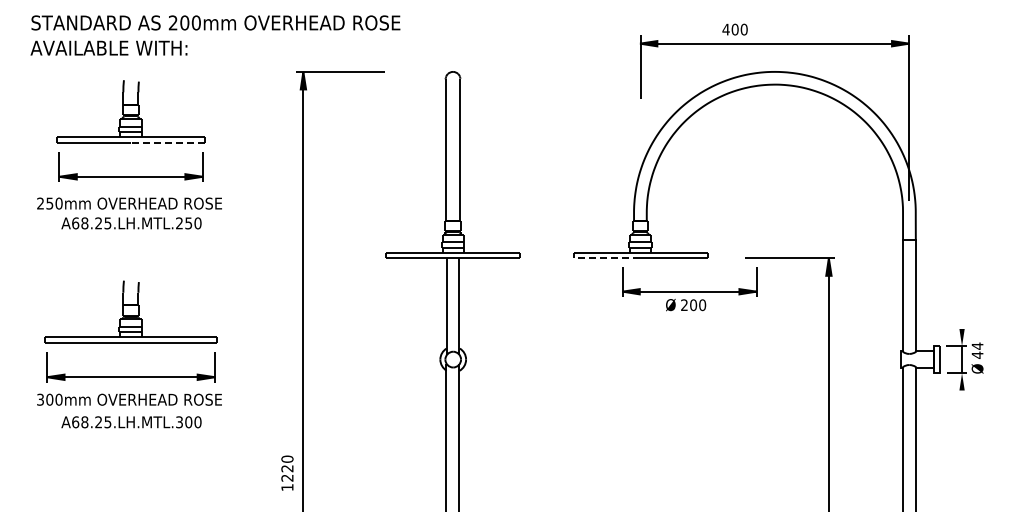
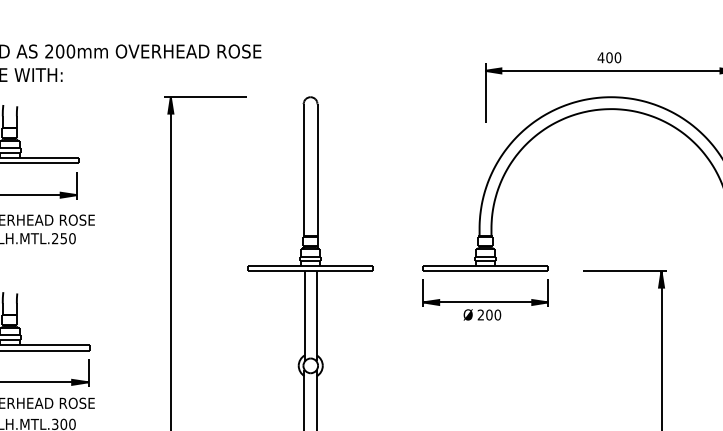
text: (734, 29) -> (608, 57), moved
line: (167, 142) -> (43, 163), dashed -> solid
line: (606, 258) -> (453, 271), dashed -> solid
part: (689, 289) -> (485, 300), moved

